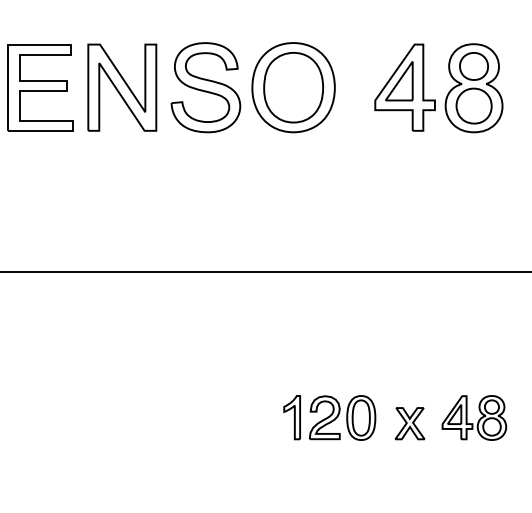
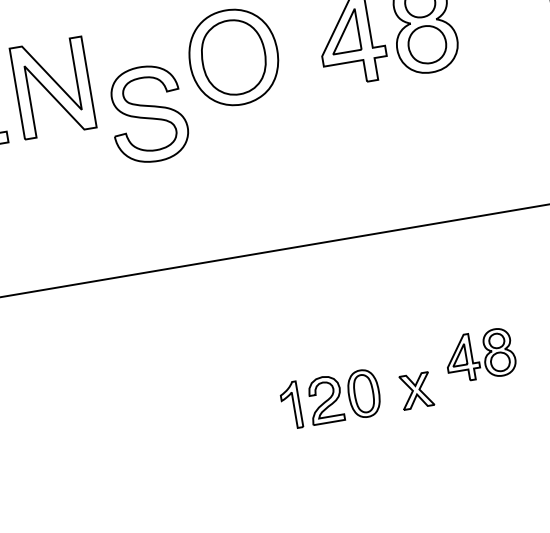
part: (205, 87) -> (147, 114), moved
part: (474, 417) -> (480, 355), moved

